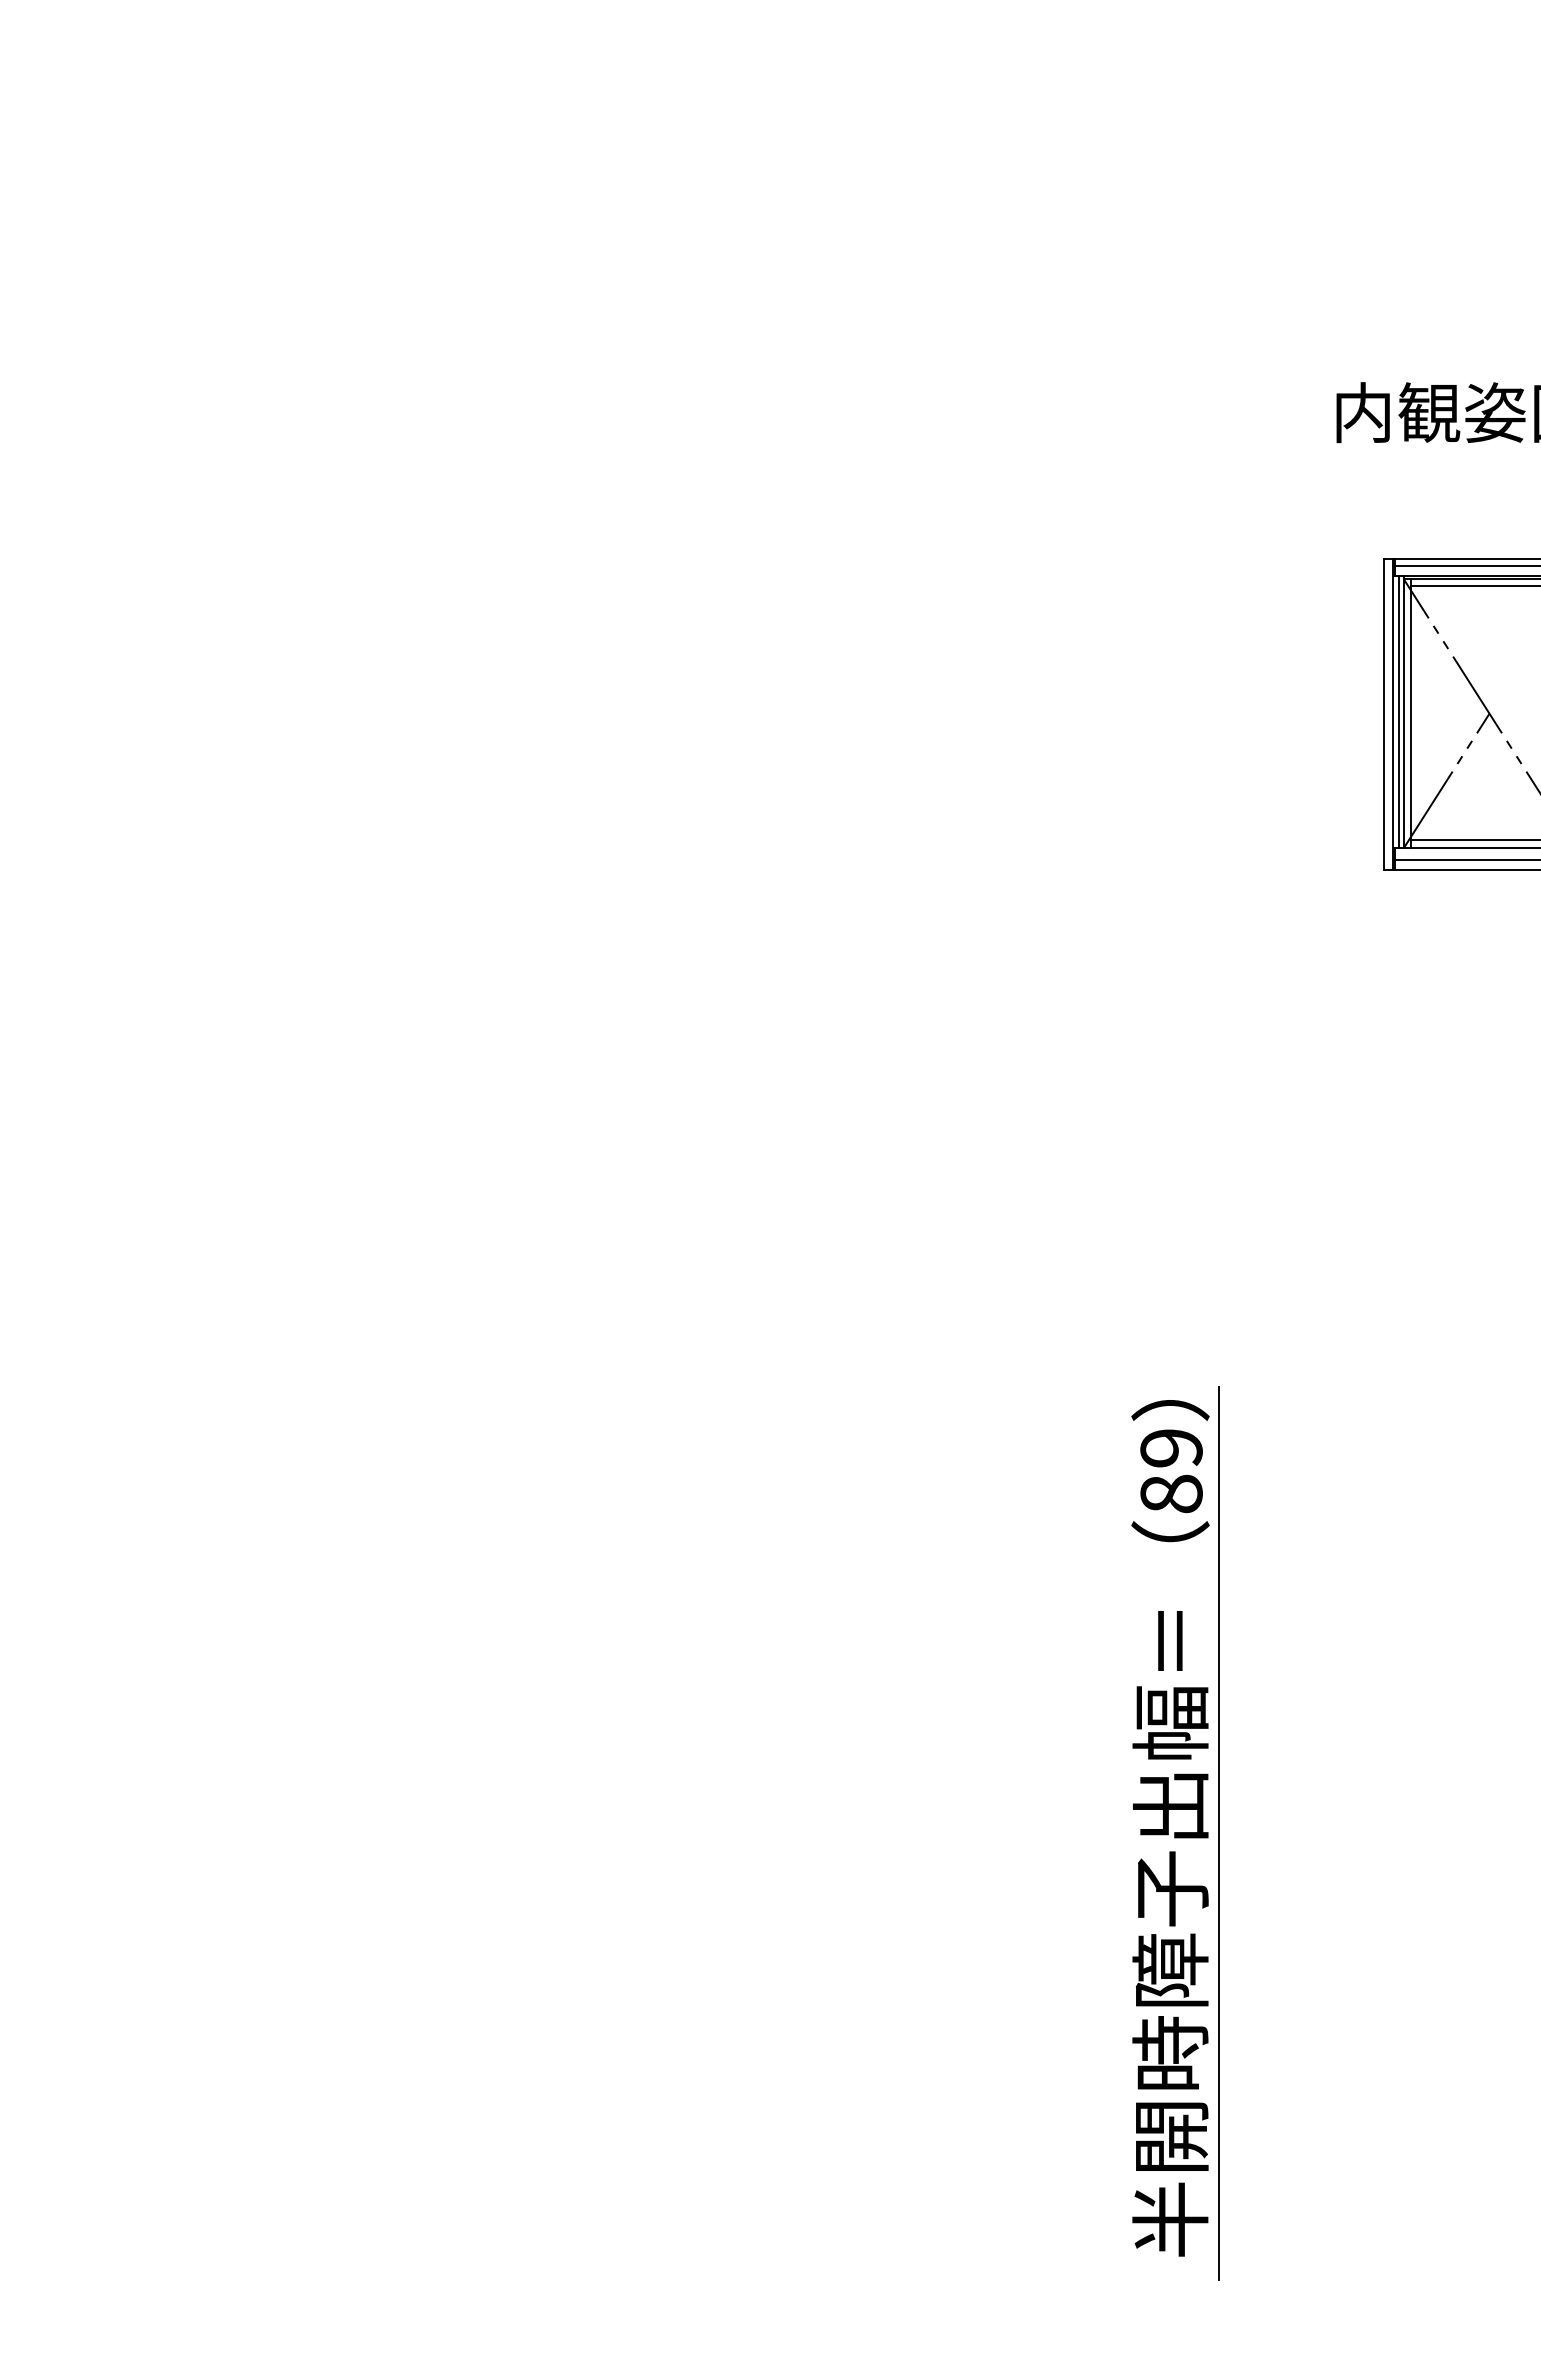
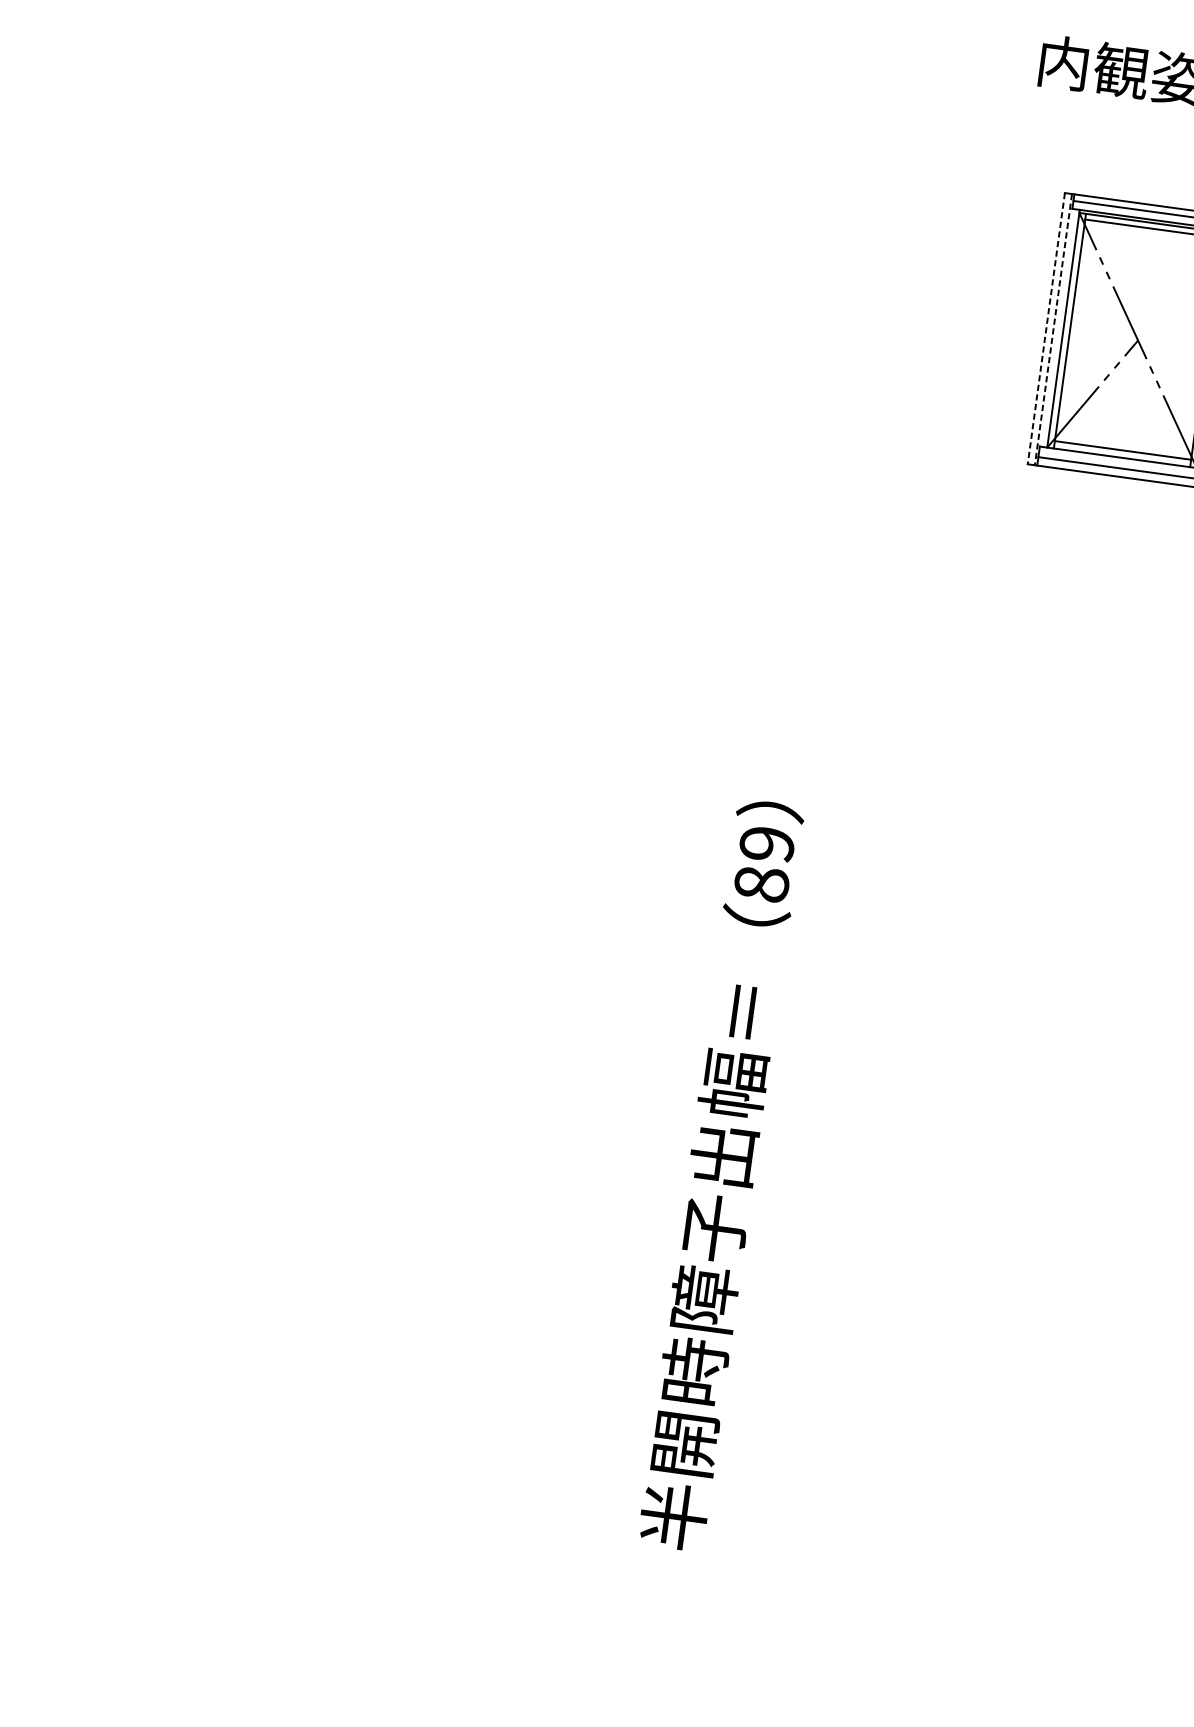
line: (1398, 711) -> (1059, 327), removed
line: (1384, 714) -> (1046, 328), solid -> dashed
line: (1392, 714) -> (1053, 329), solid -> dashed
text: (1170, 1828) -> (720, 1175), moved
line: (1218, 1833) -> (768, 1284), removed

